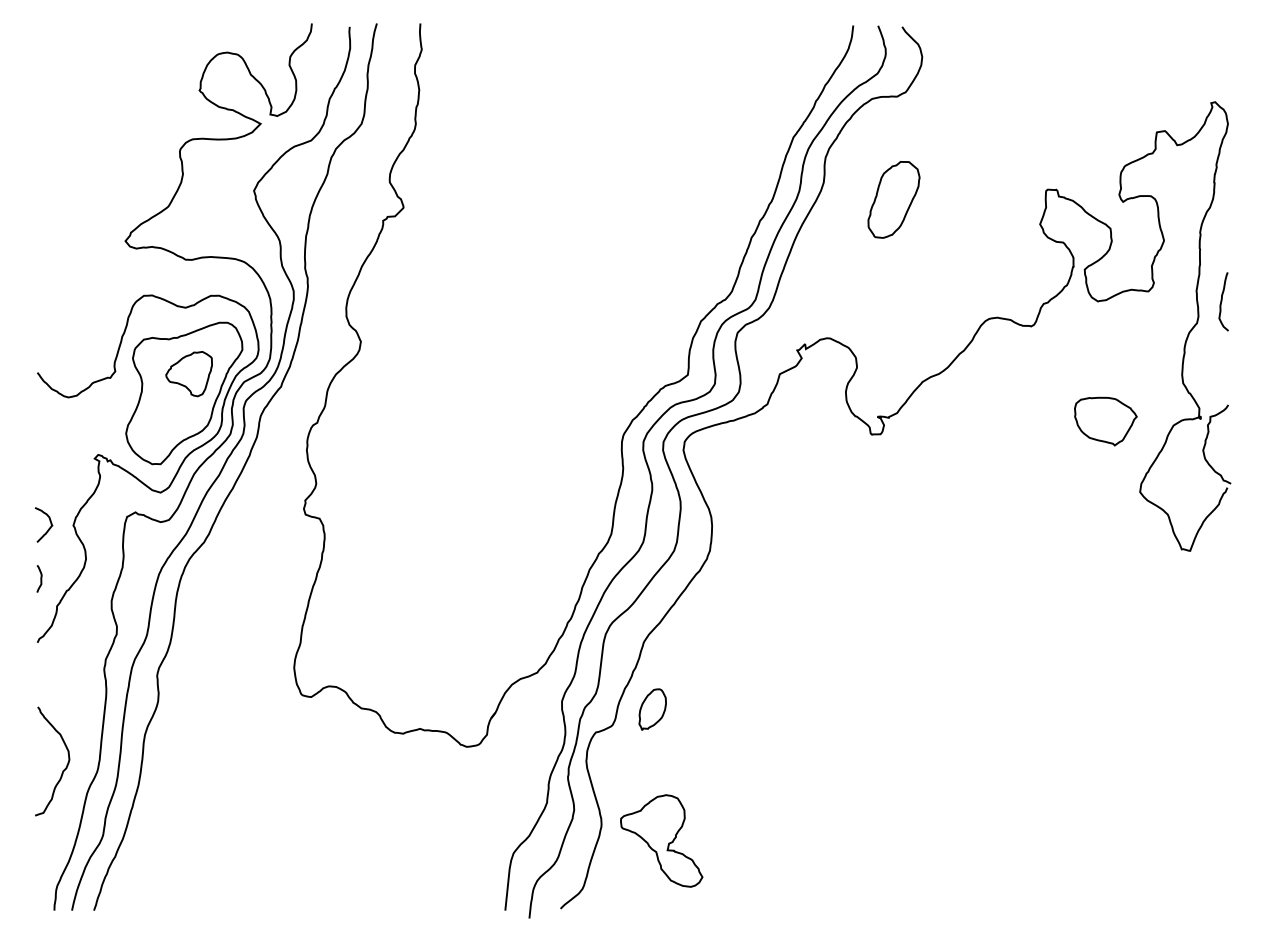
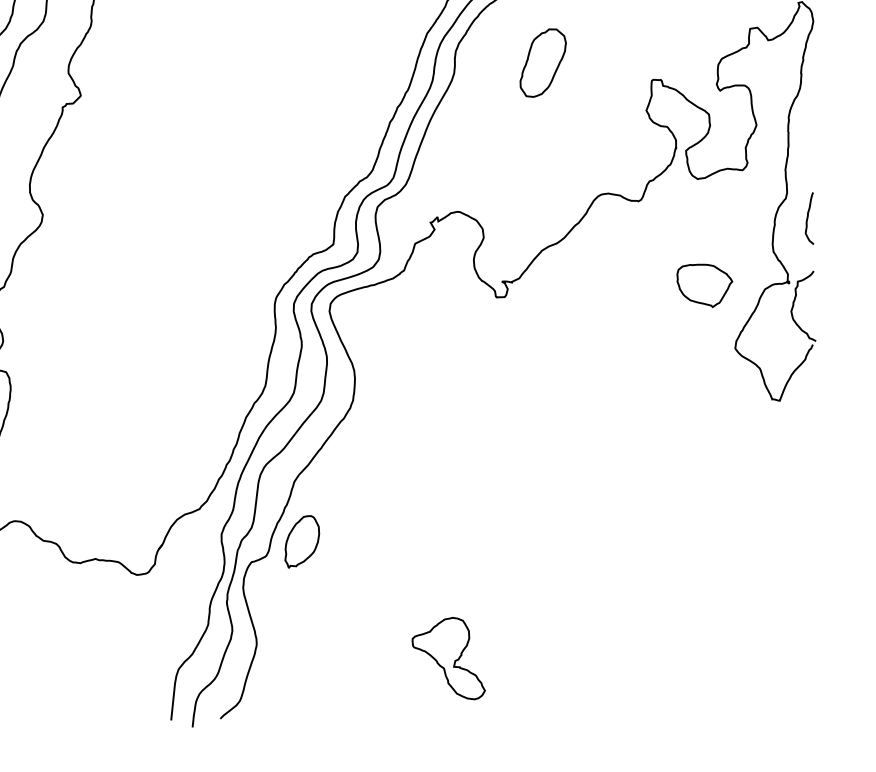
part: (893, 199) -> (542, 62), moved
curve: (1222, 301) -> (808, 218), moved
part: (652, 709) -> (301, 541), size x1.43
part: (661, 840) -> (448, 658), moved

